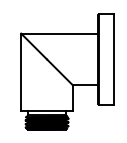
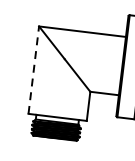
line: (21, 72) -> (34, 70), solid -> dashed

